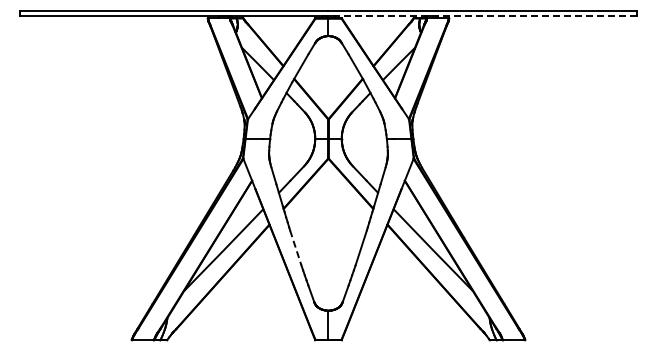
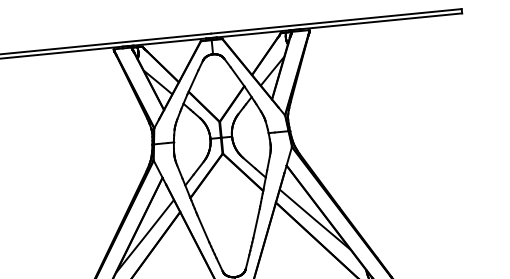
line: (482, 16) -> (336, 26), dashed -> solid
line: (295, 248) -> (203, 229), dashed -> solid

